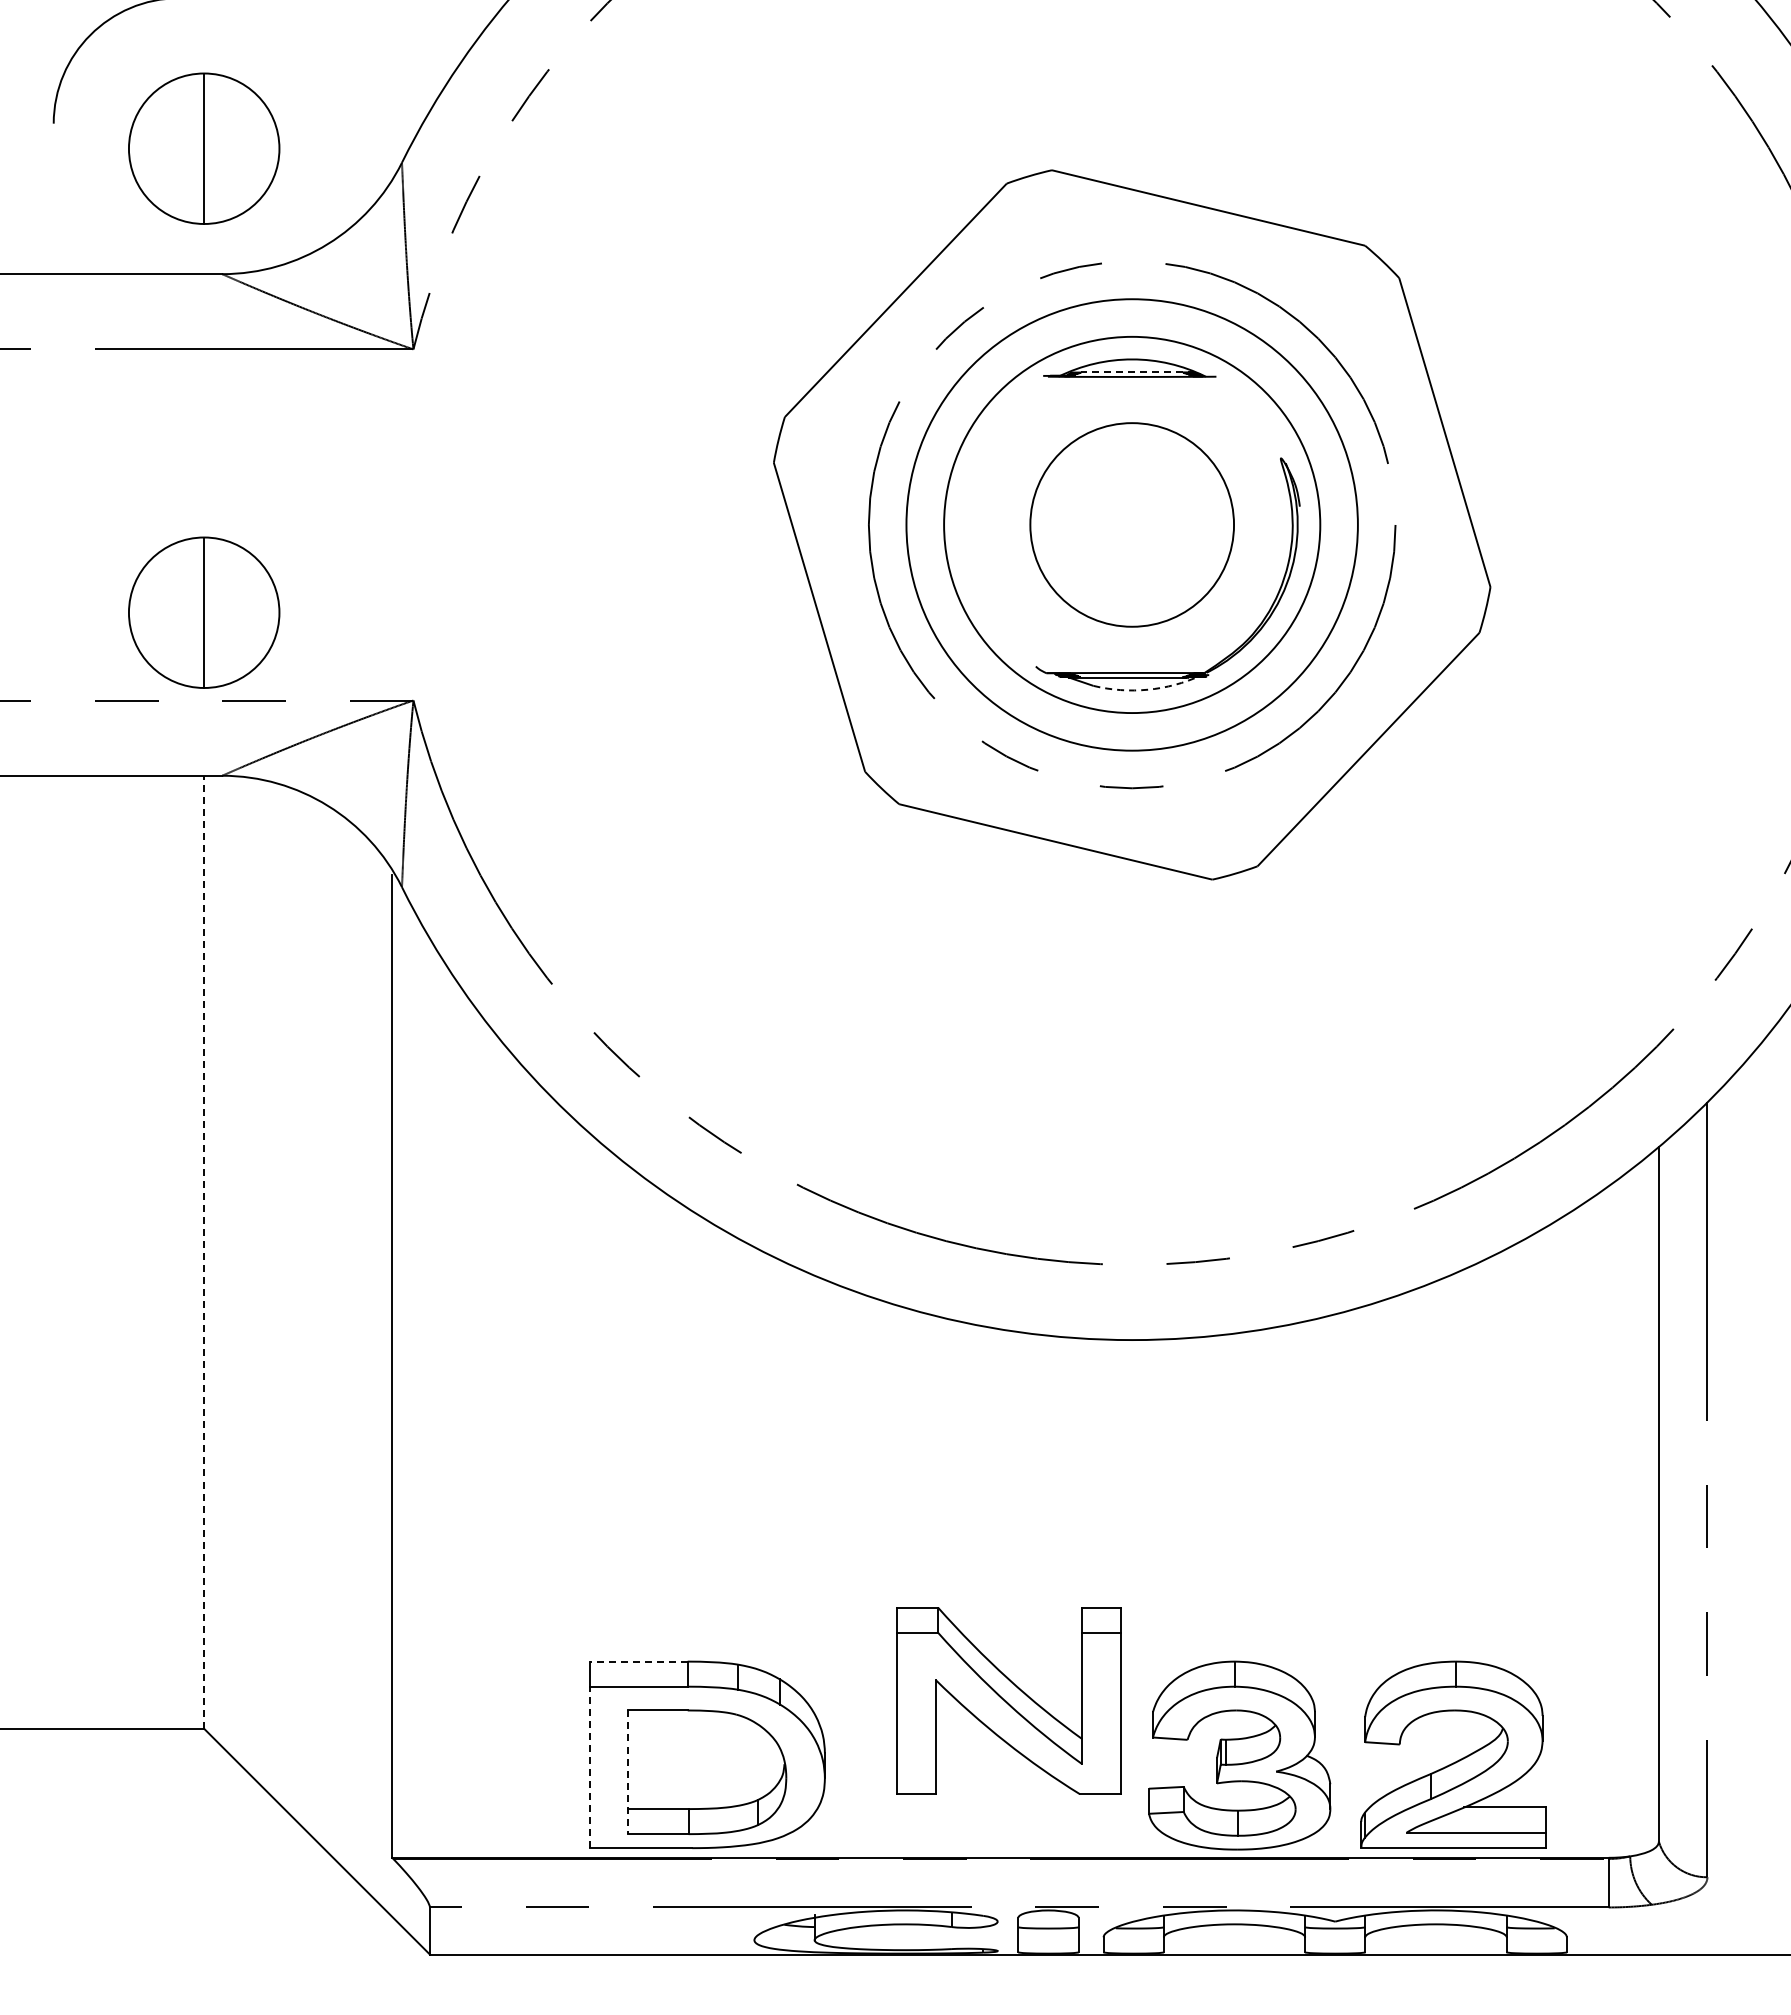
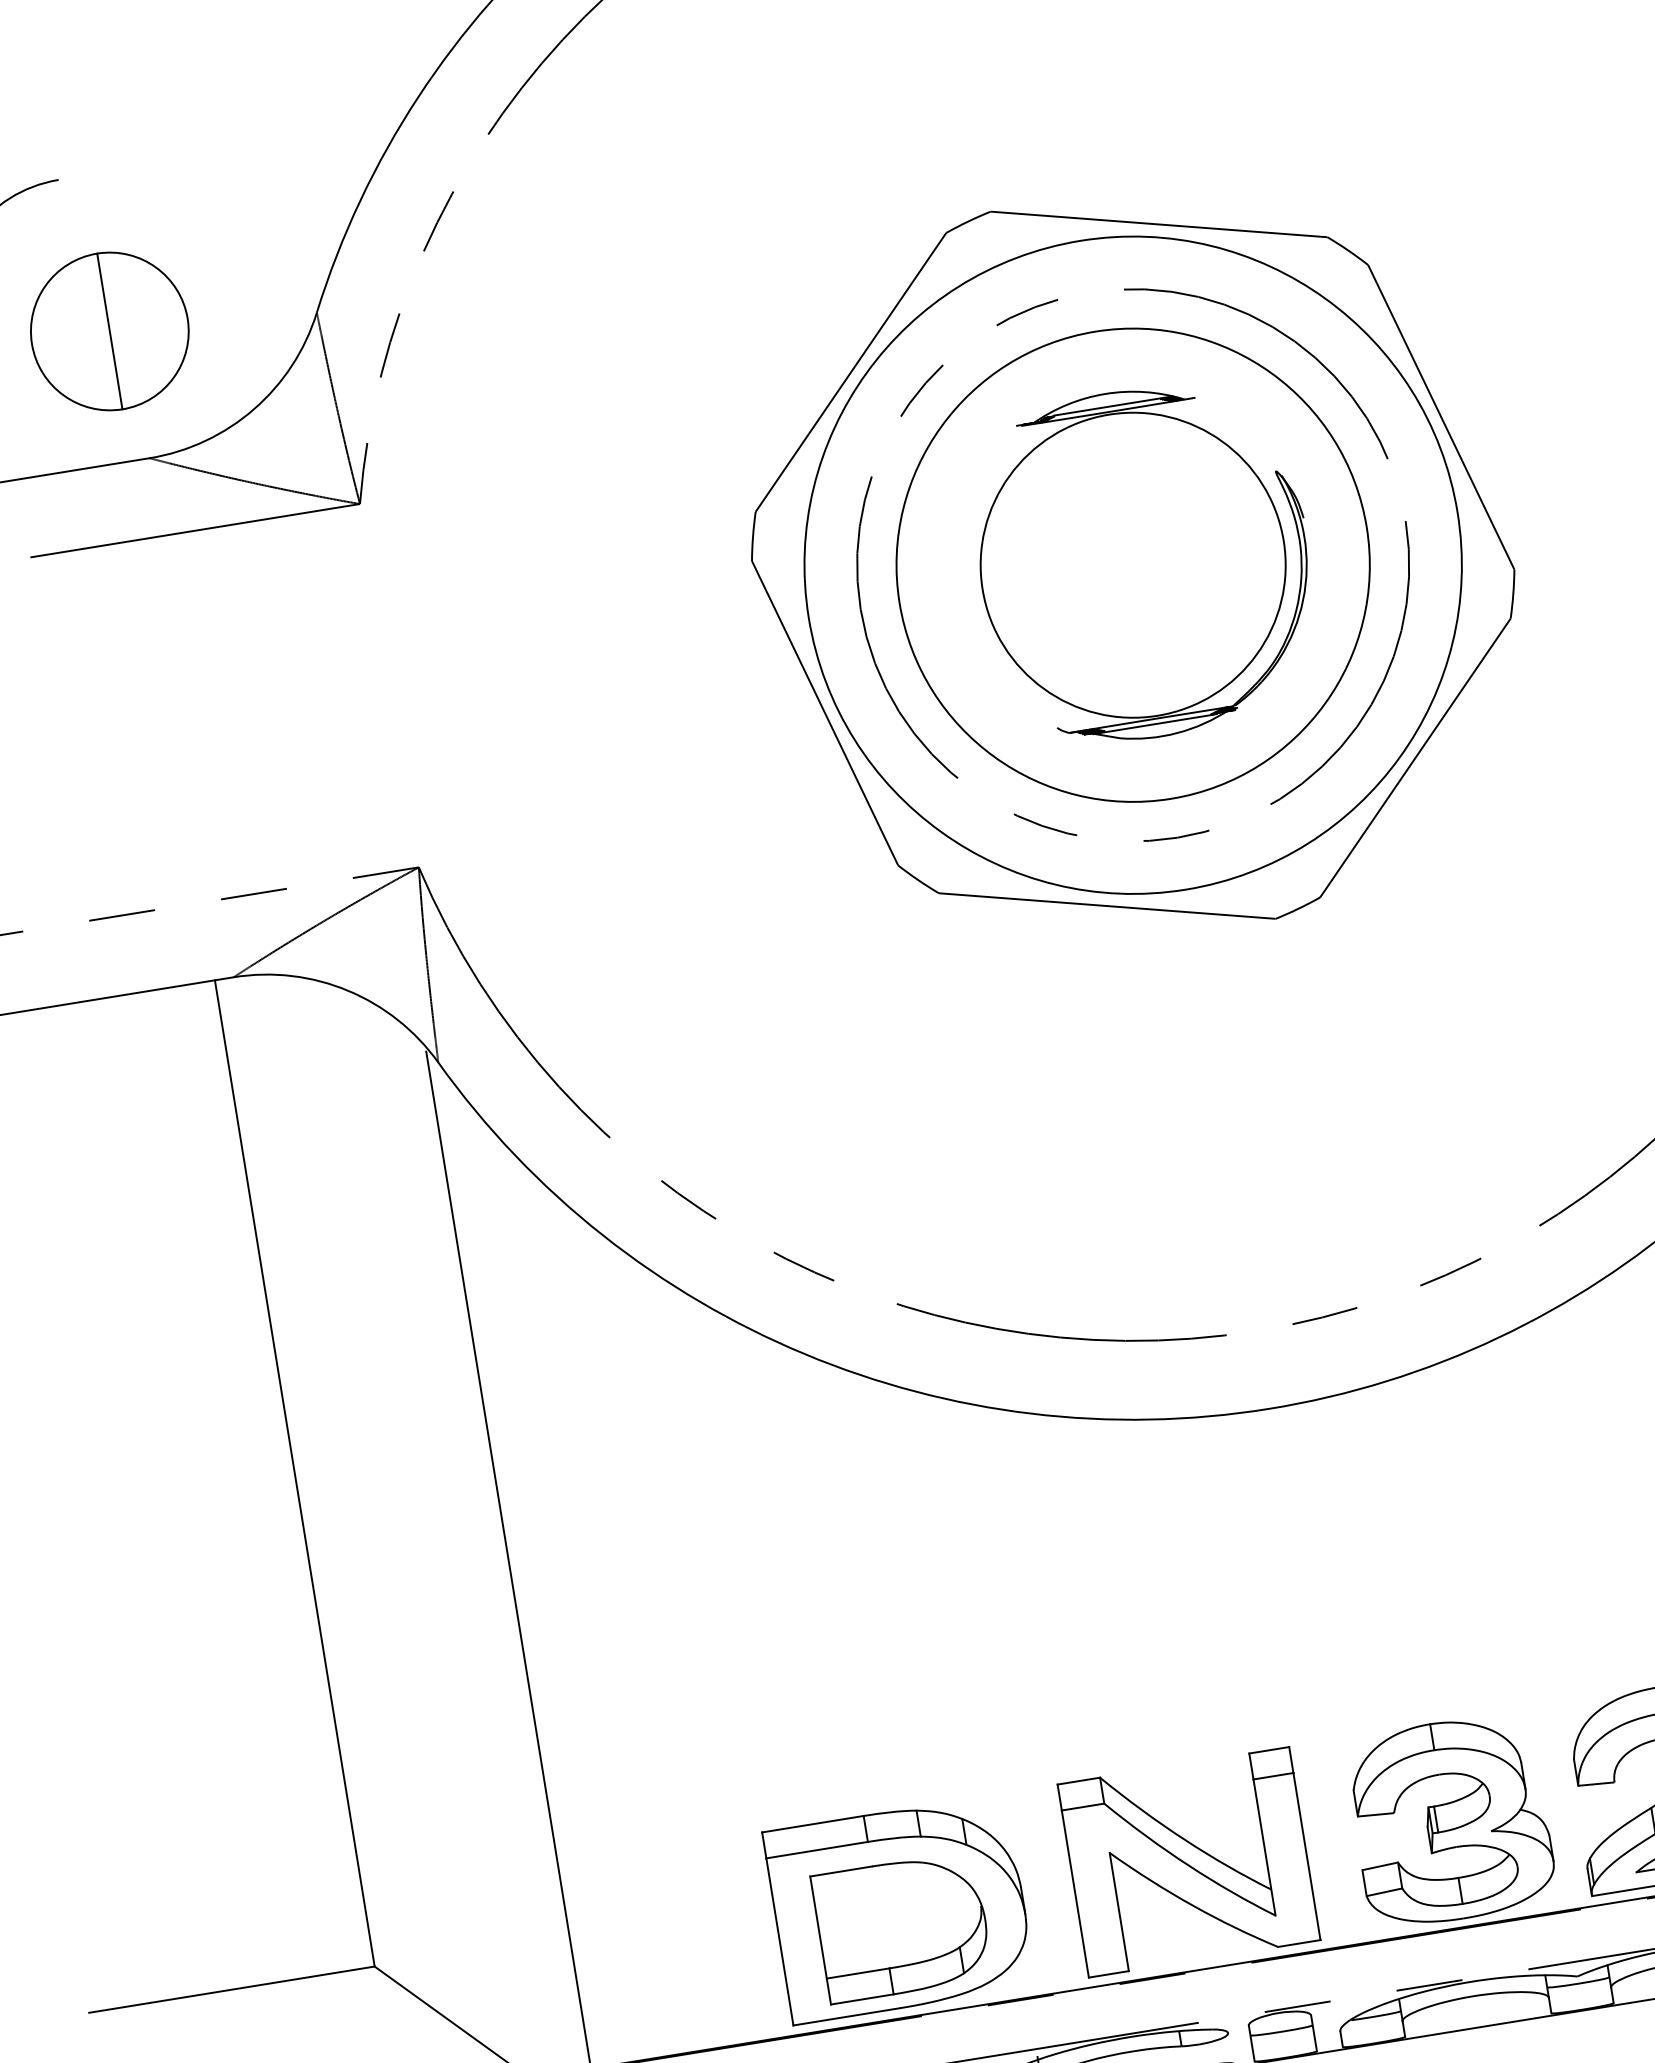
line: (1137, 371) -> (1112, 405), dashed -> solid
circle: (1131, 524) -> (1132, 564), size x1.43
circle: (1131, 524) -> (1132, 564), size x1.67
part: (204, 612) -> (187, 811), removed
arc: (1148, 689) -> (1177, 732), dashed -> solid
line: (204, 1252) -> (295, 1473), dashed -> solid
line: (638, 1661) -> (812, 1824), dashed -> solid
part: (1008, 1700) -> (1188, 1862), moved
line: (589, 1767) -> (779, 1942), dashed -> solid
line: (628, 1772) -> (821, 1940), dashed -> solid

